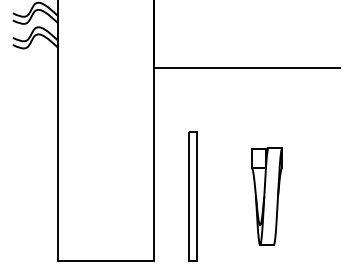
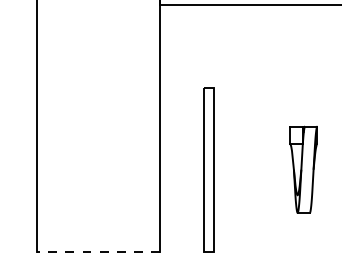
part: (266, 196) -> (303, 169), size x0.7
line: (105, 261) -> (97, 252), solid -> dashed

